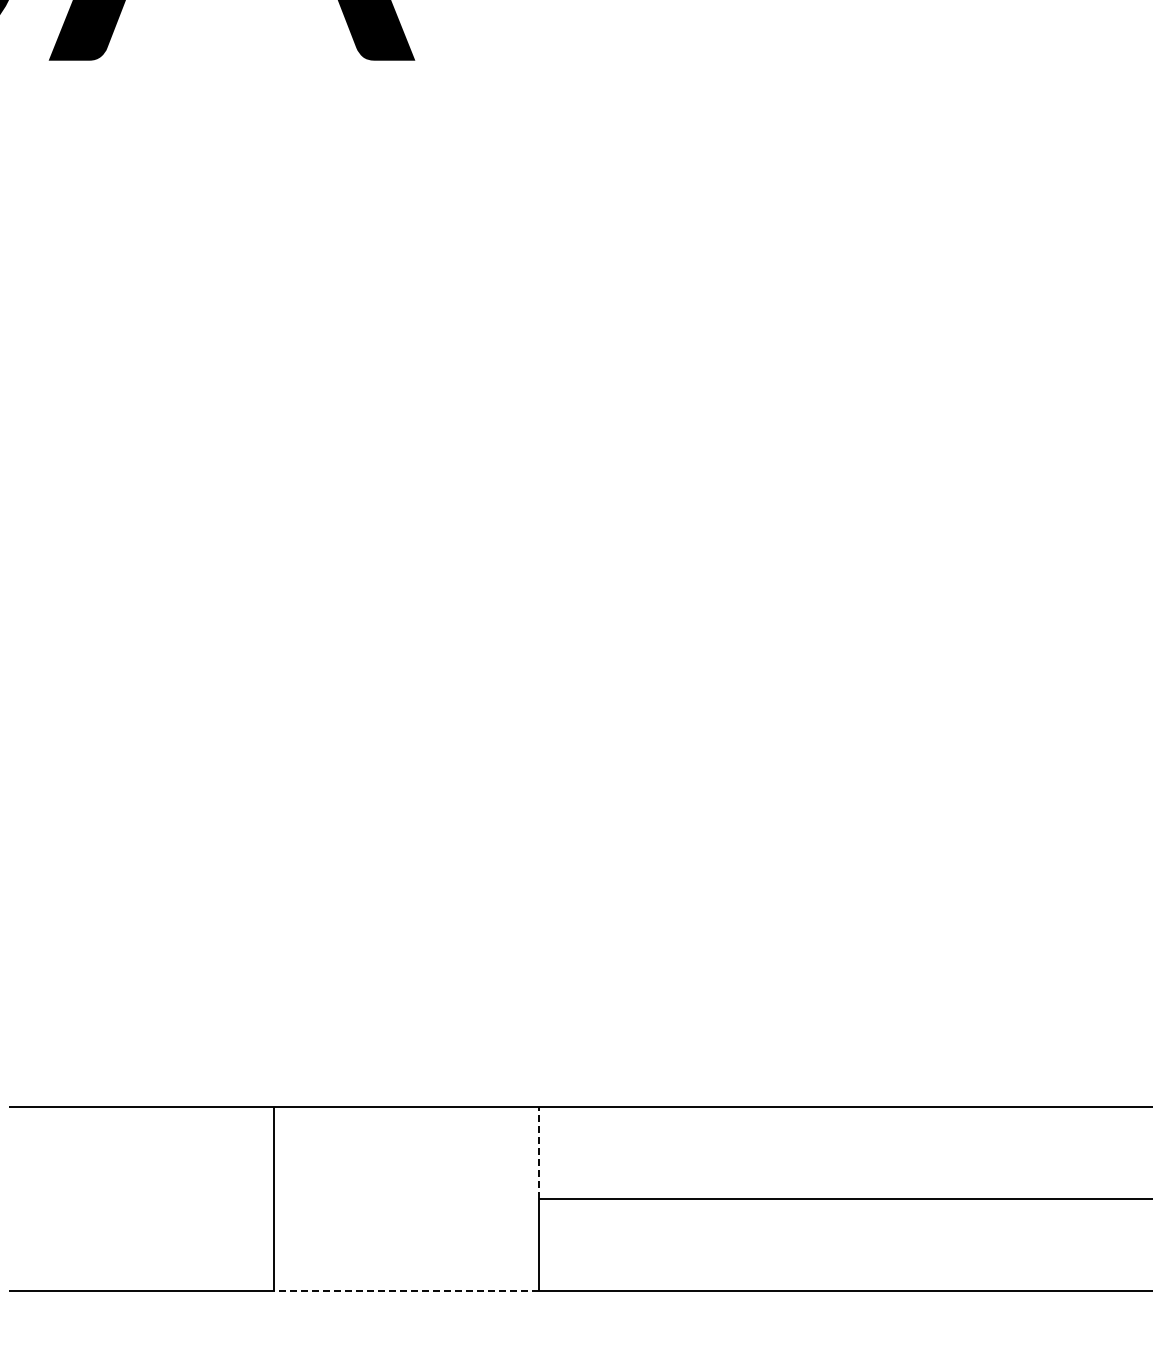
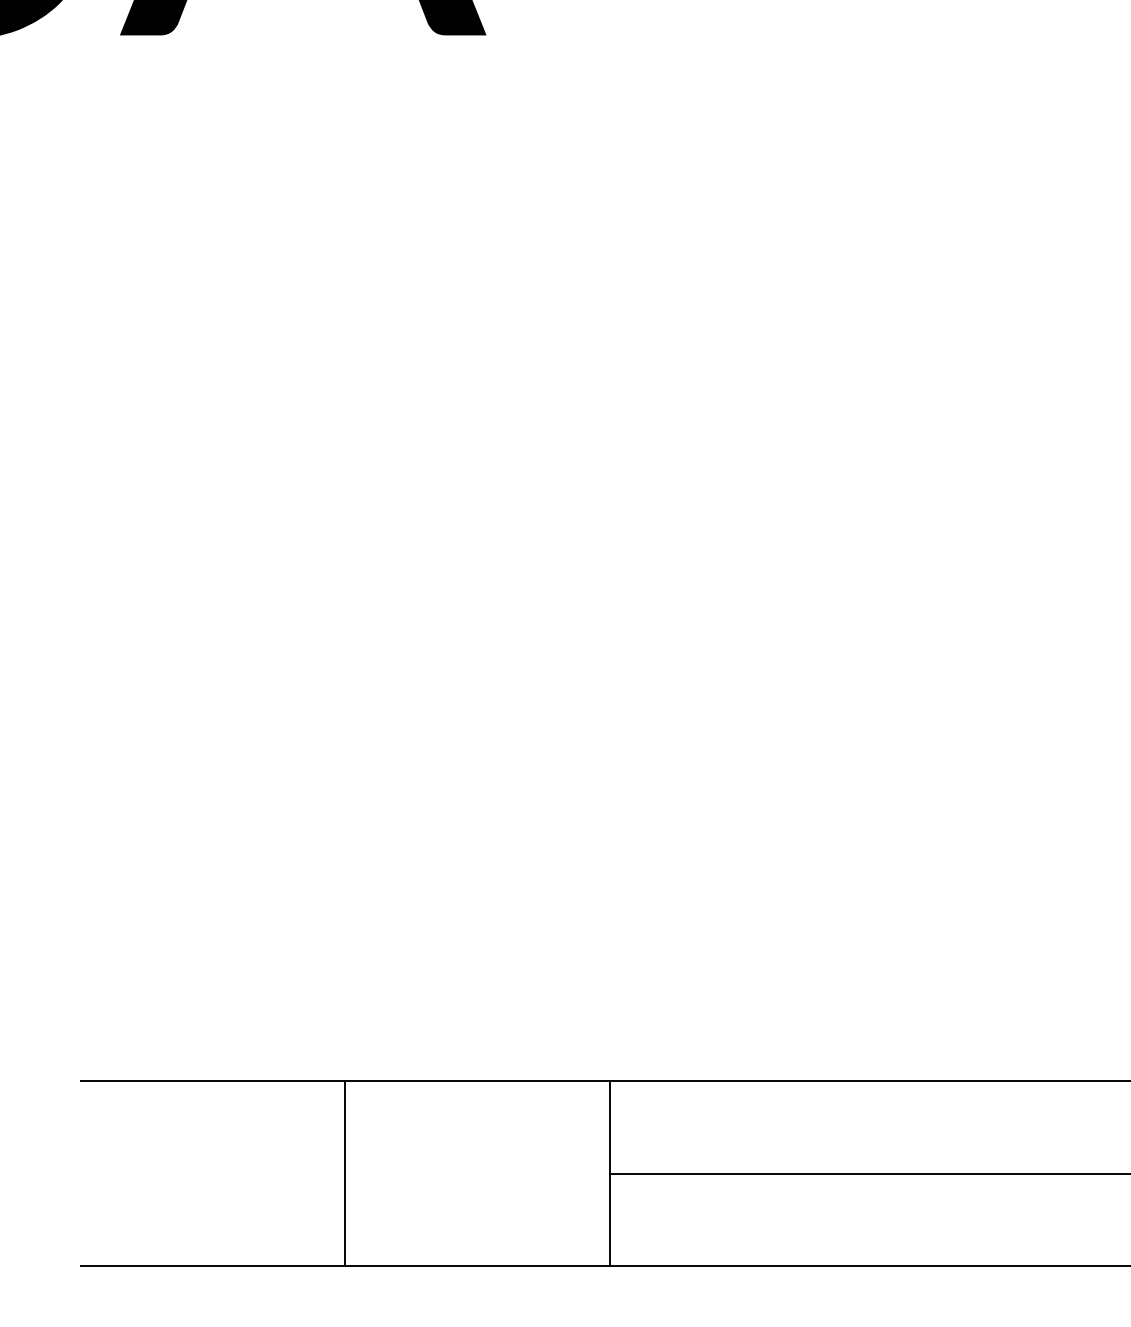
line: (539, 1152) -> (610, 1127), dashed -> solid
line: (406, 1291) -> (477, 1266), dashed -> solid

